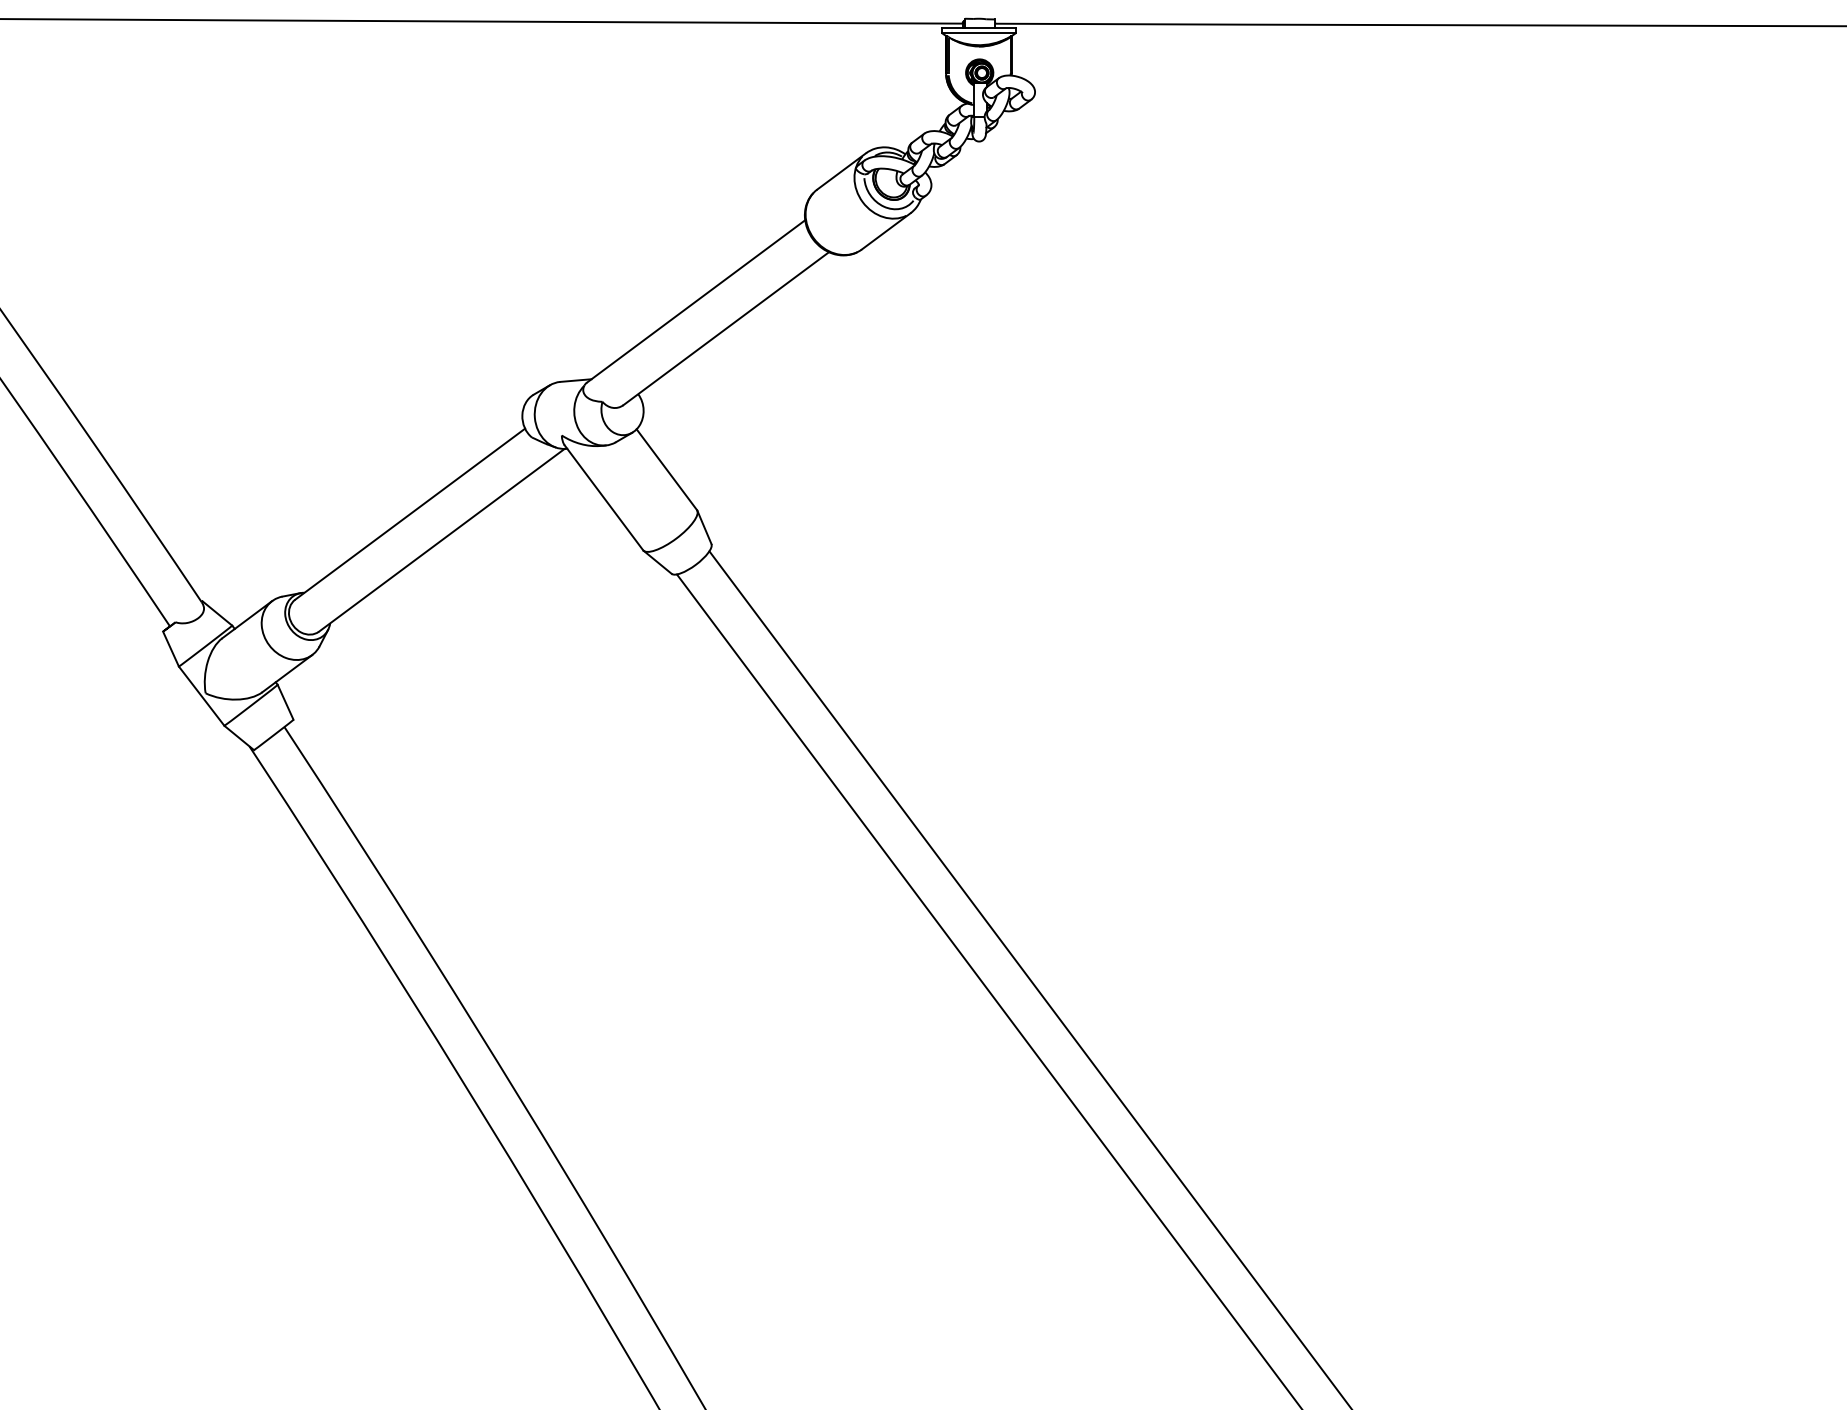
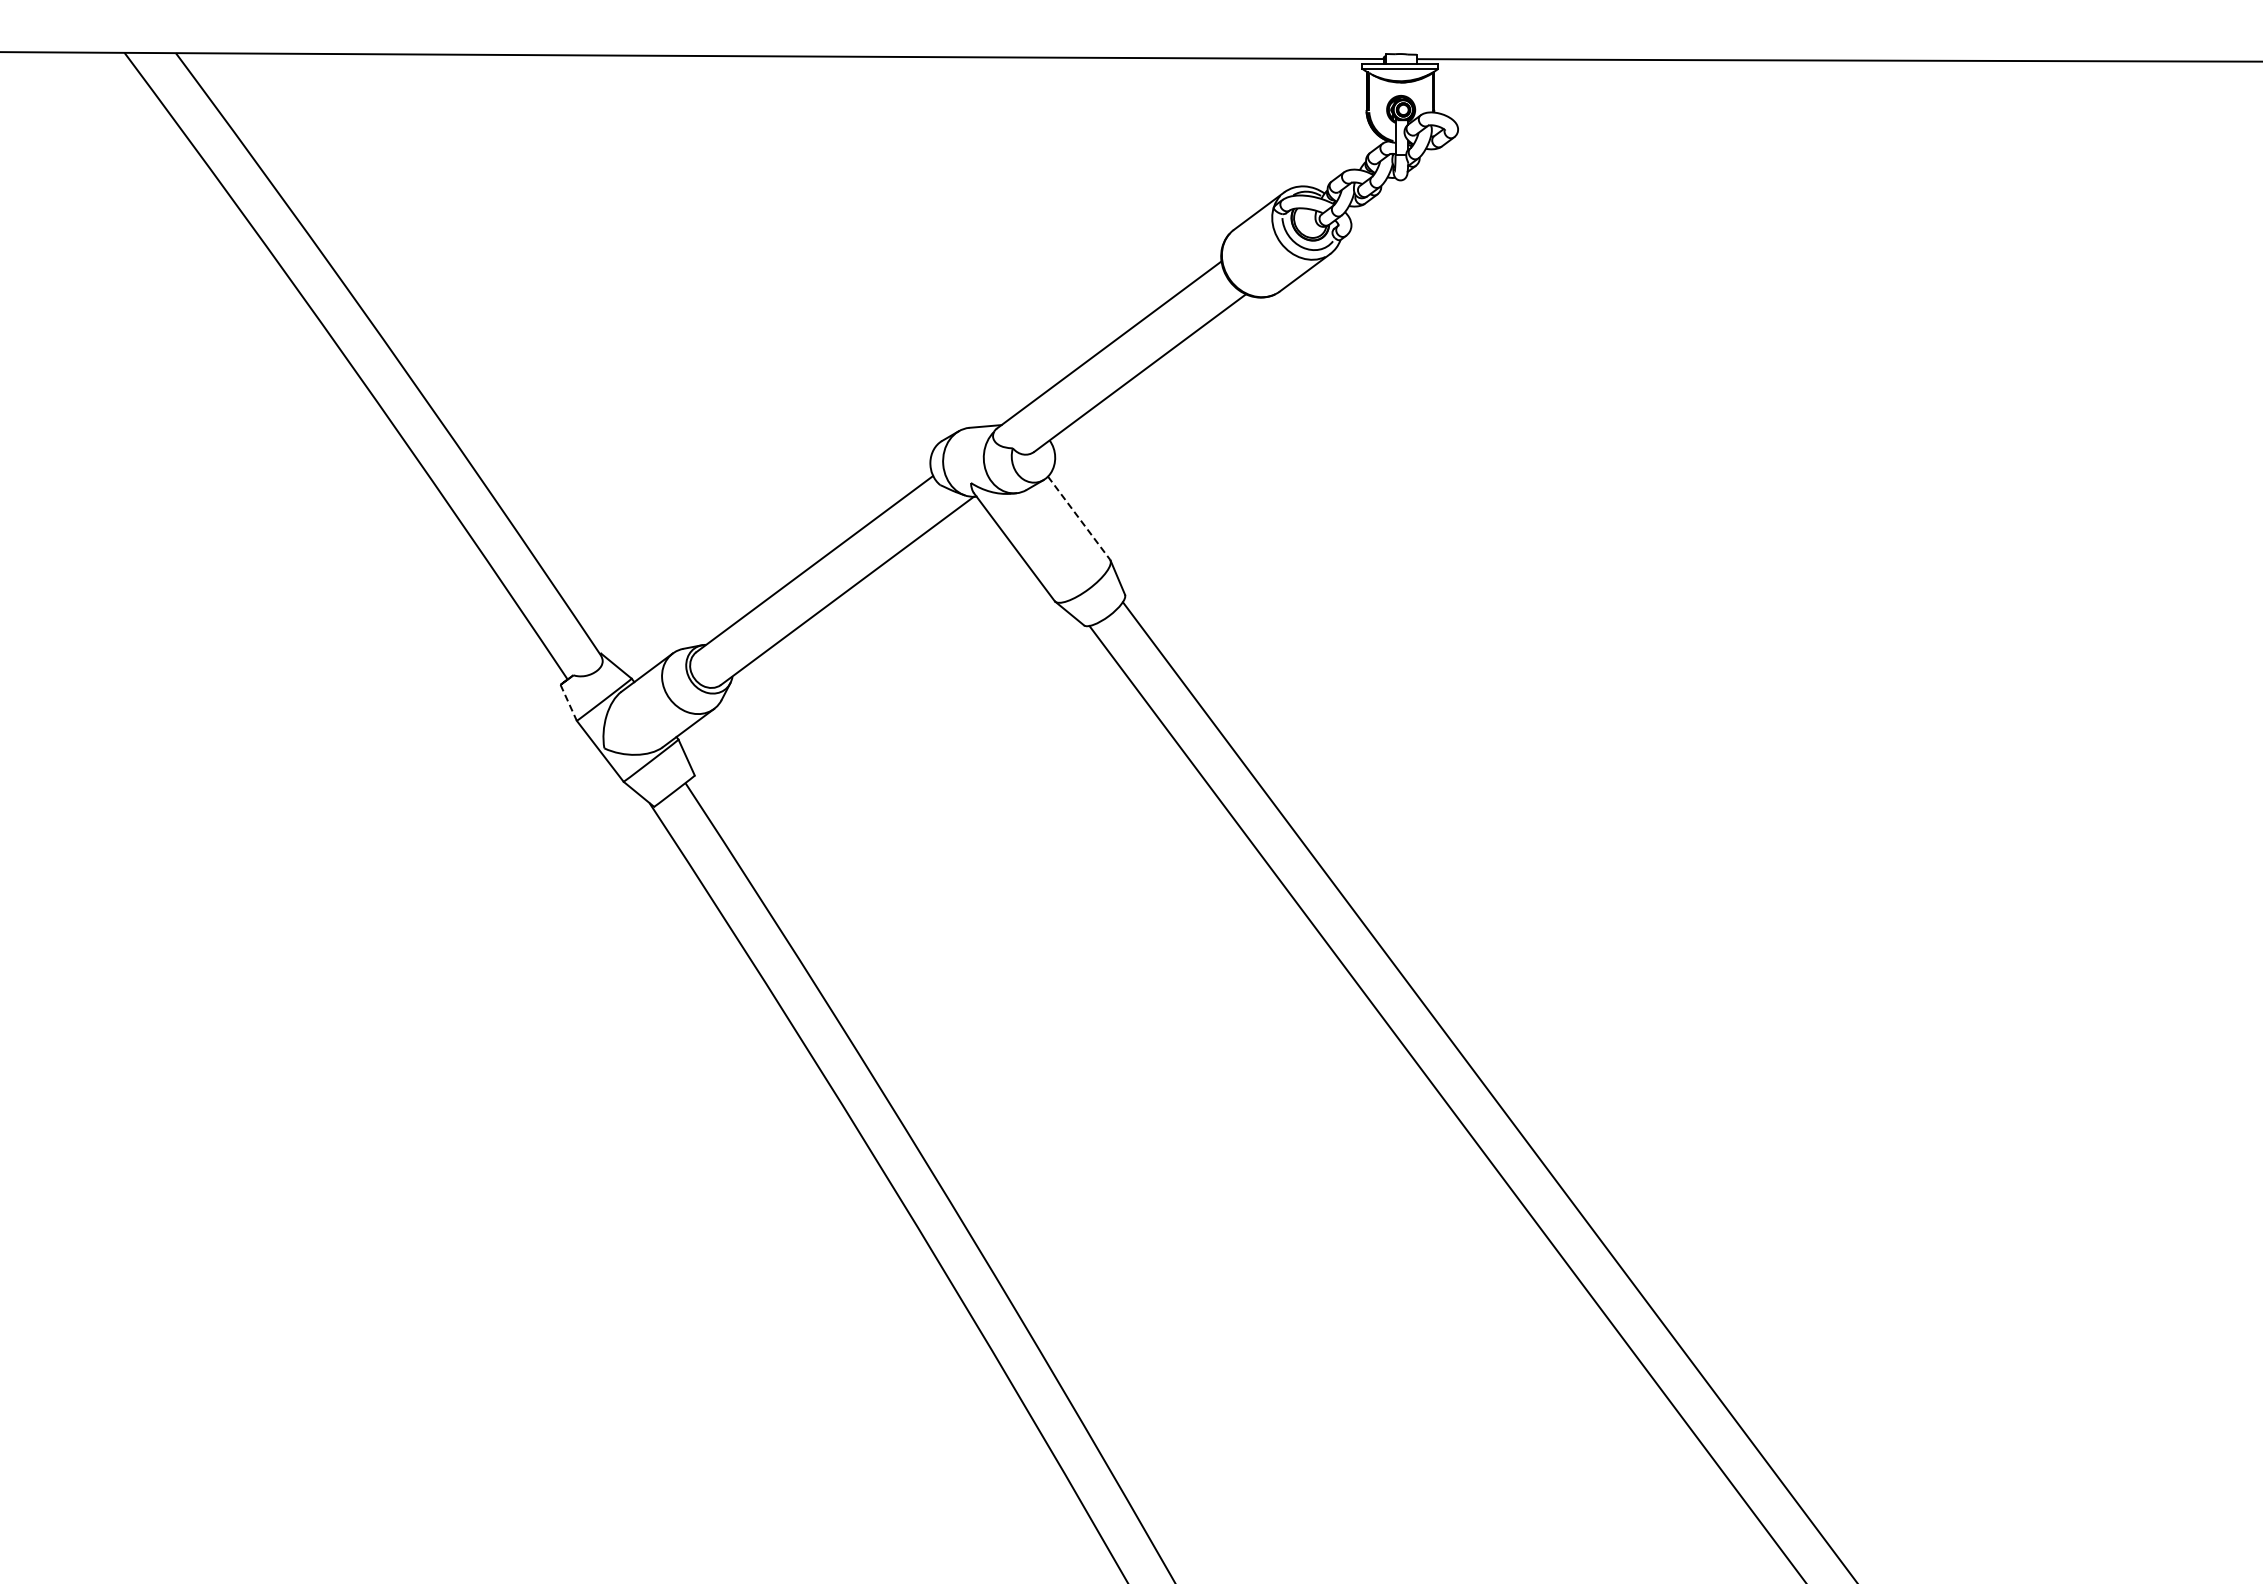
line: (667, 469) -> (1079, 518), solid -> dashed
line: (170, 648) -> (568, 702), solid -> dashed

